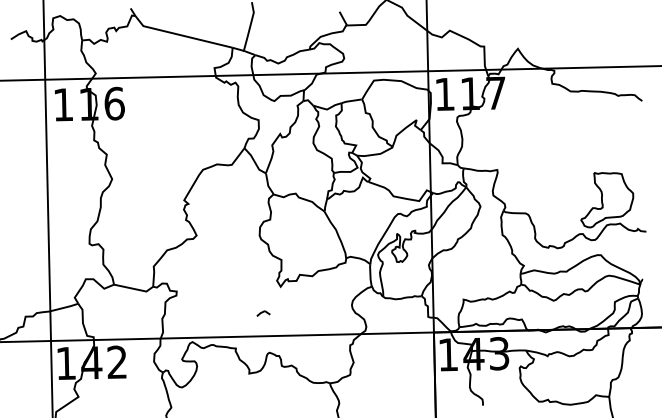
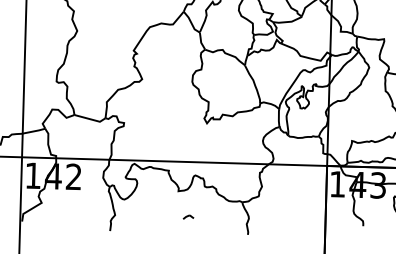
part: (263, 313) -> (188, 217), moved

